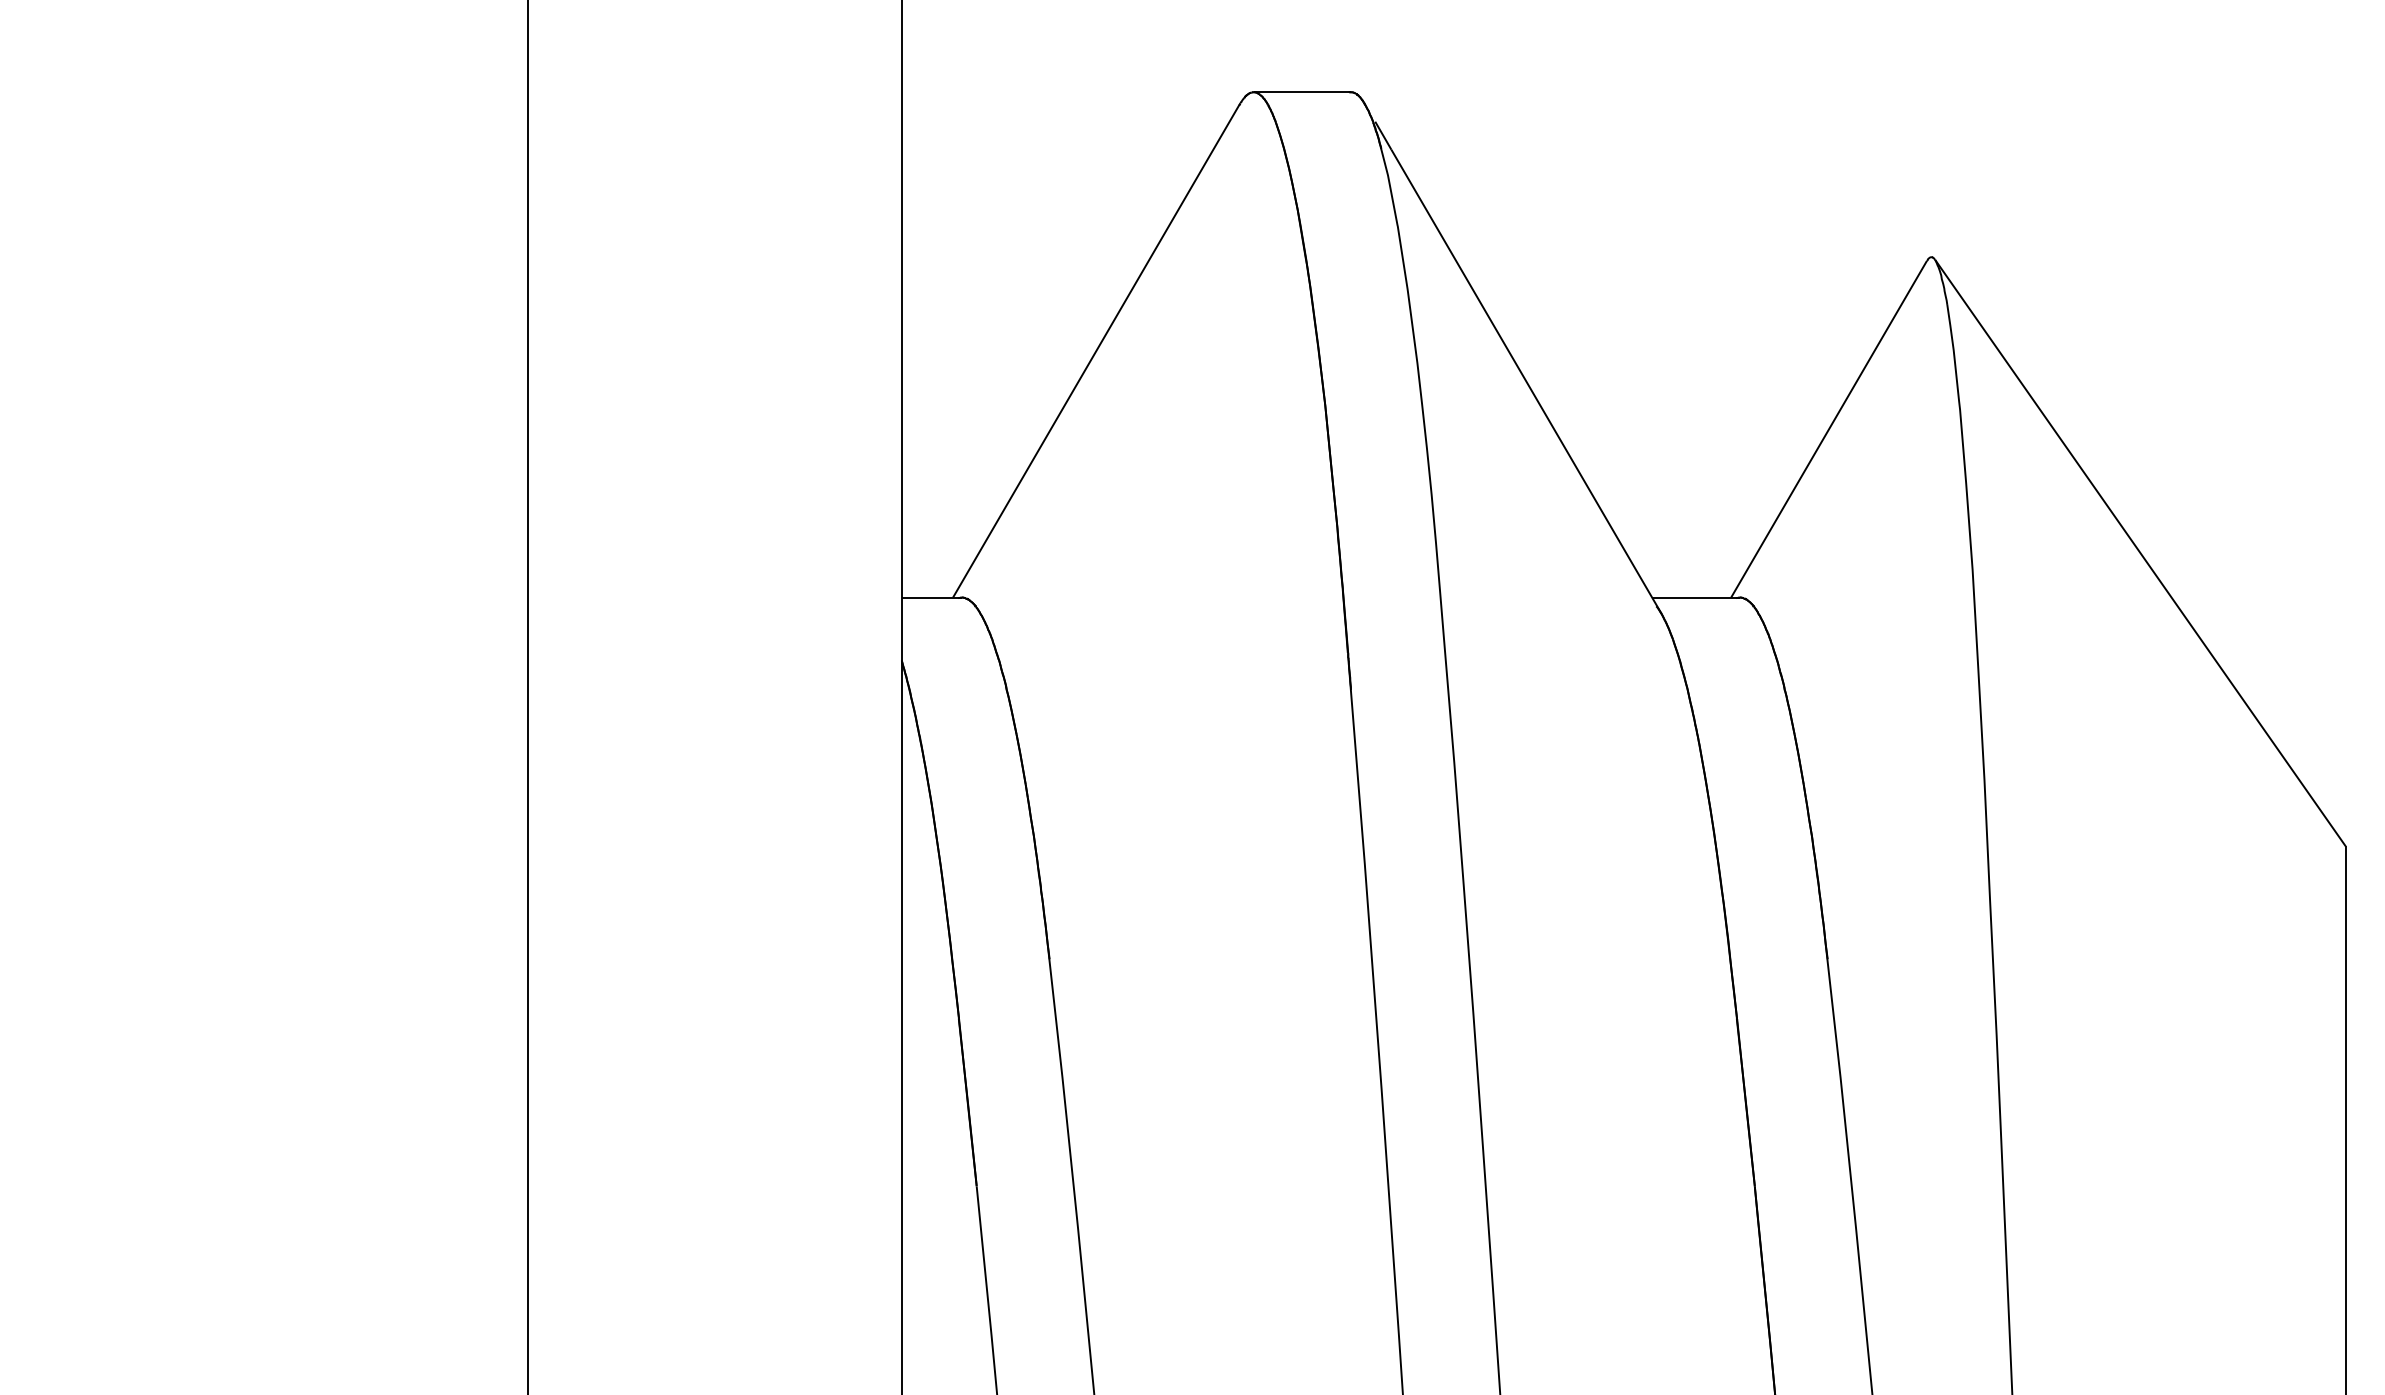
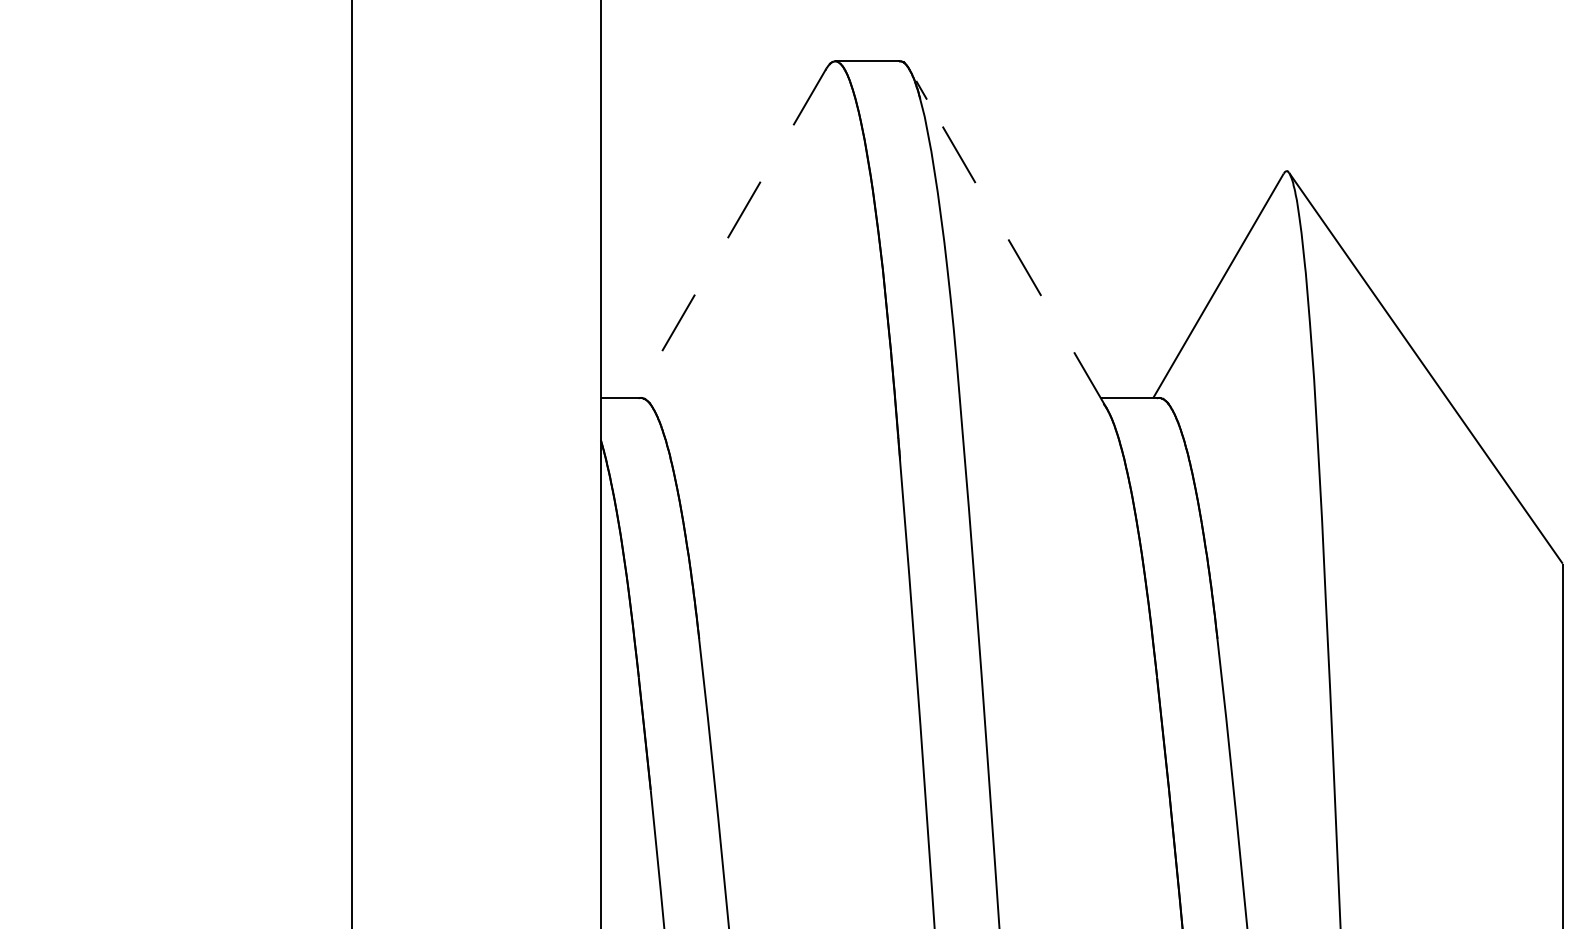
line: (1096, 350) -> (730, 233), solid -> dashed
line: (1527, 382) -> (1017, 254), solid -> dashed

